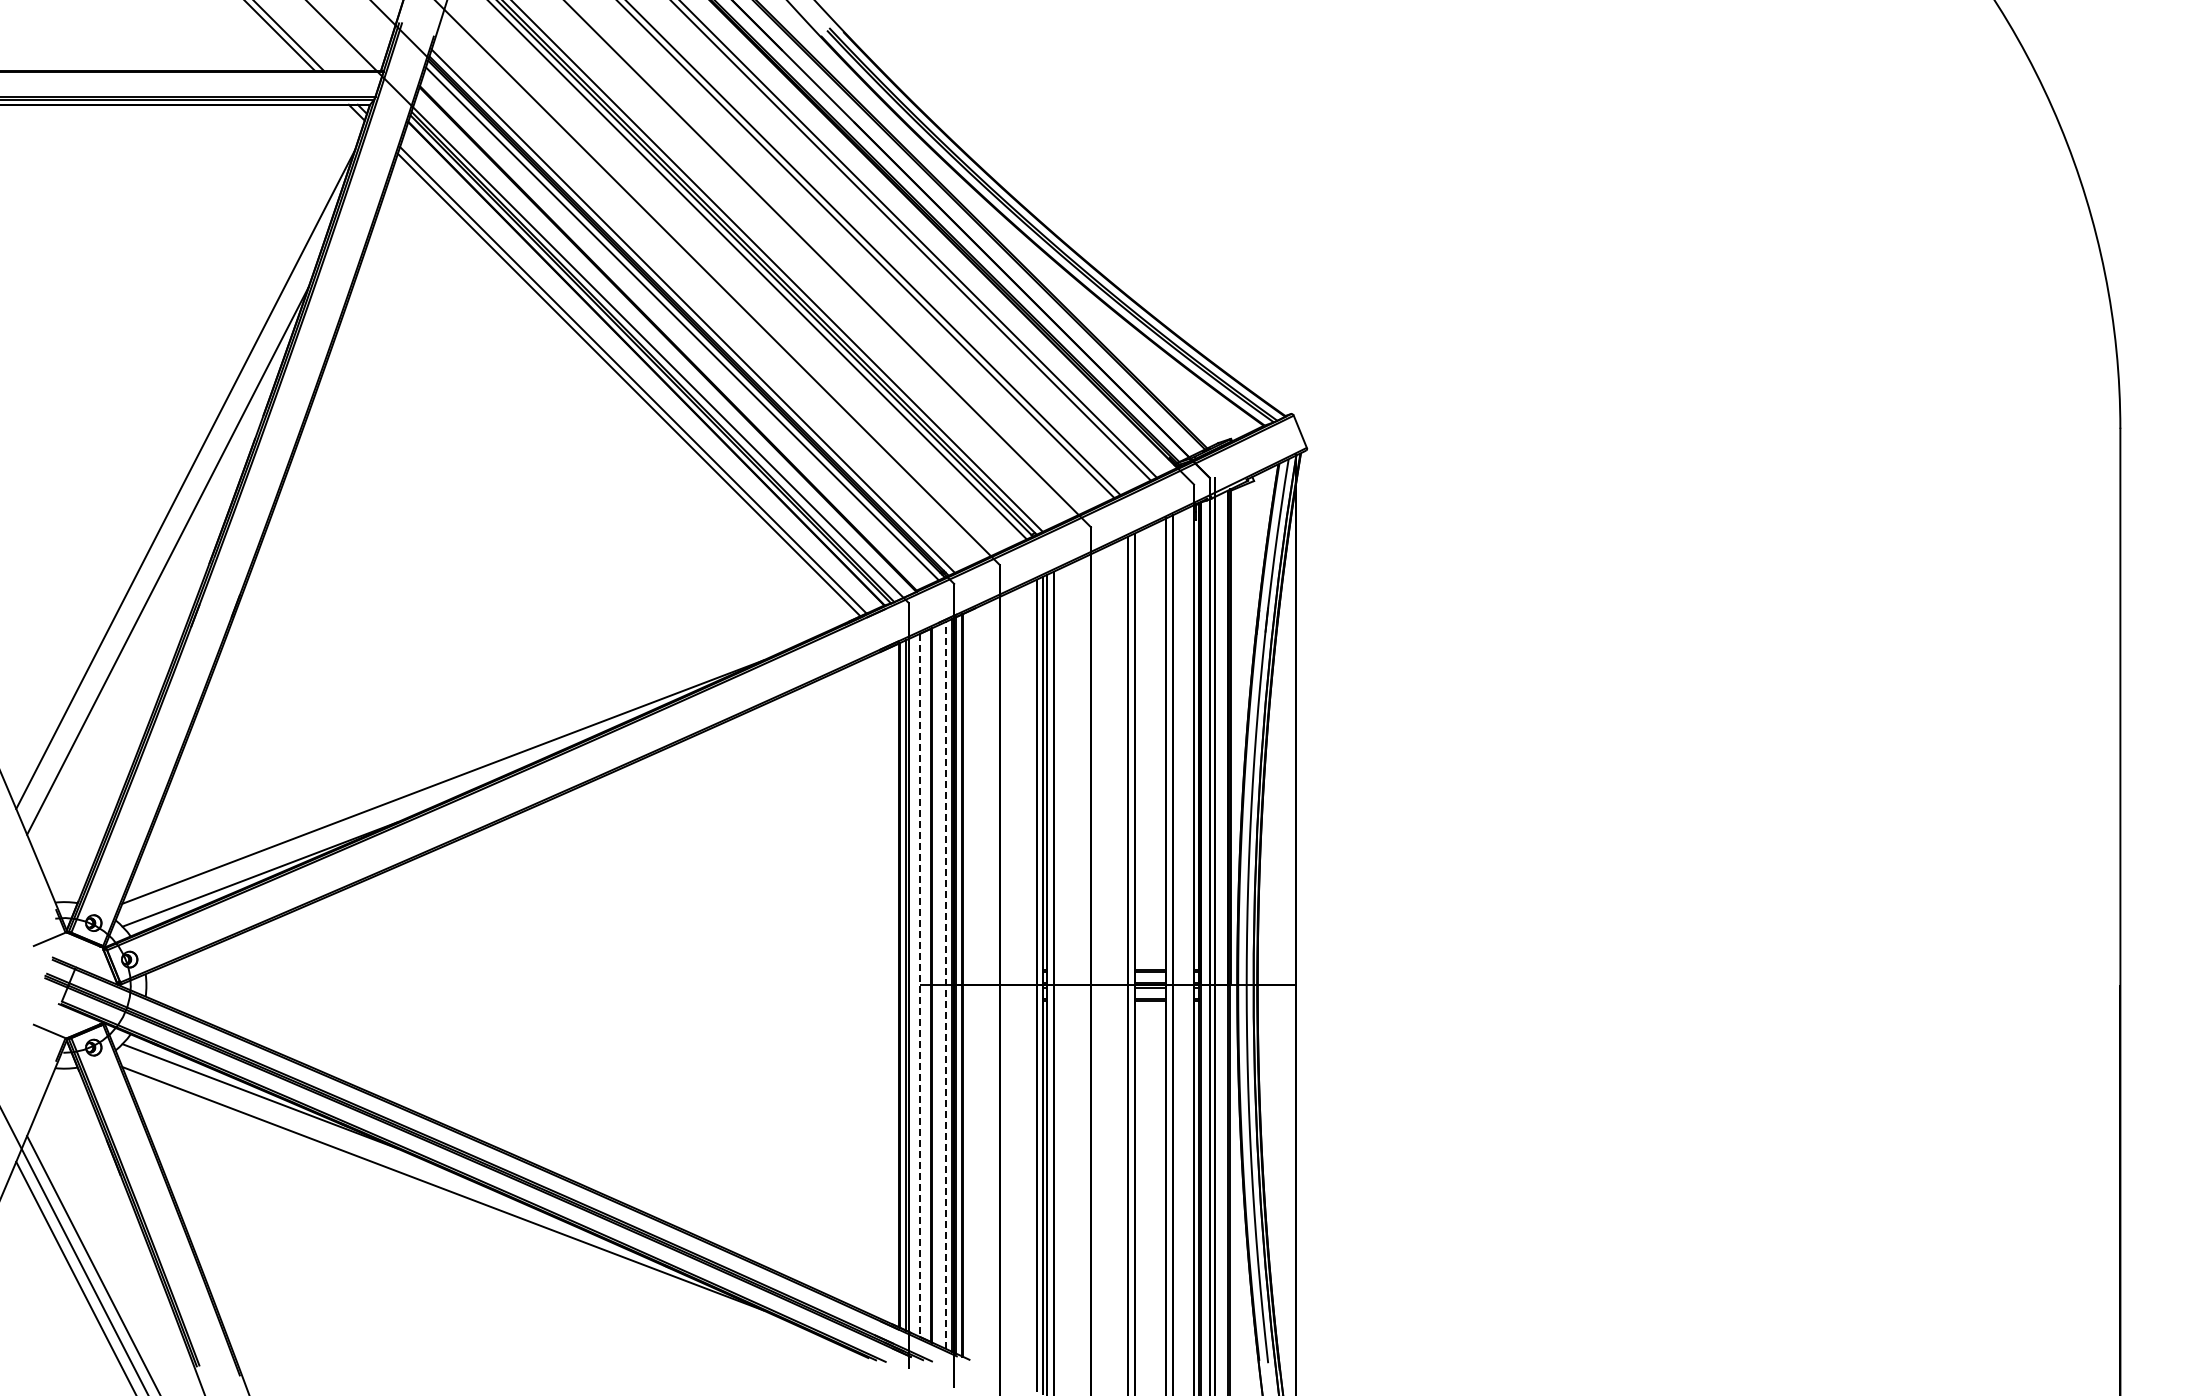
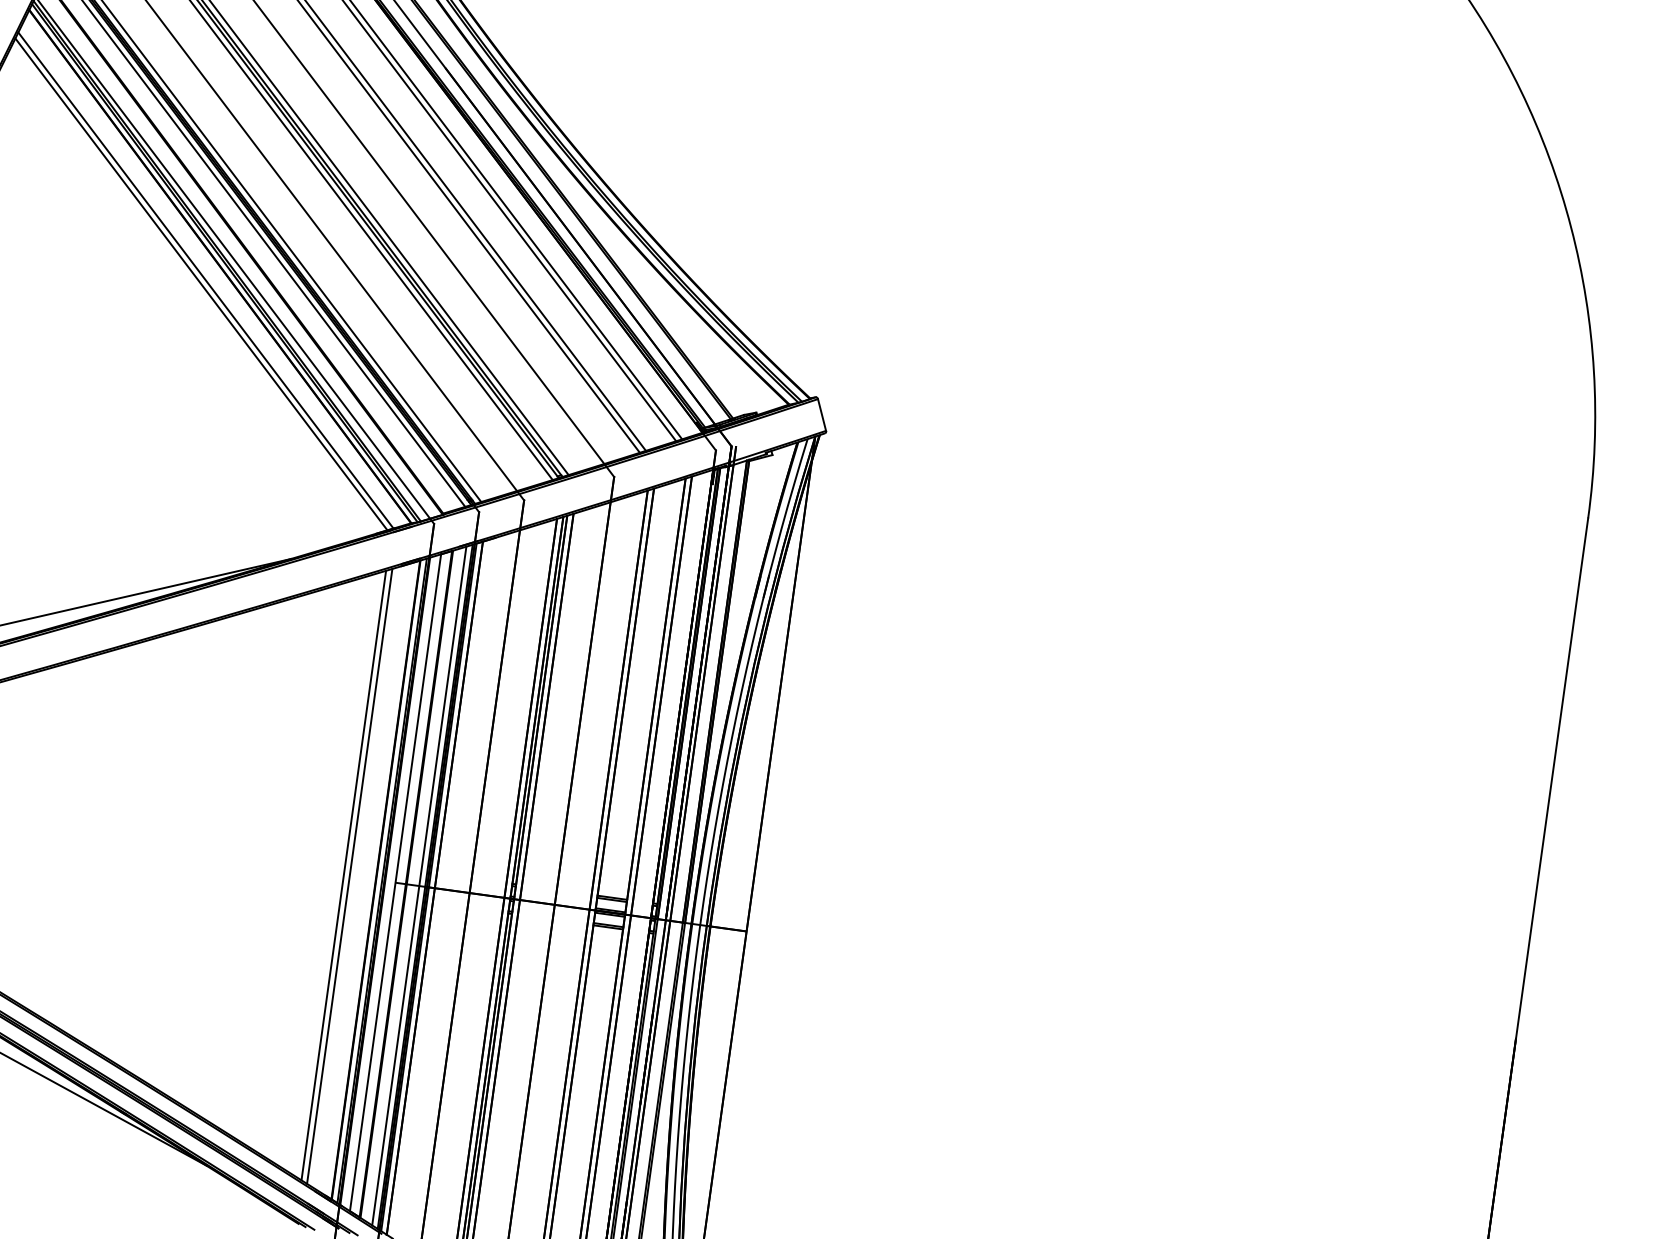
line: (945, 984) -> (419, 885), dashed -> solid
line: (864, 985) -> (343, 875), added
line: (871, 985) -> (349, 876), added
line: (920, 985) -> (395, 882), dashed -> solid

